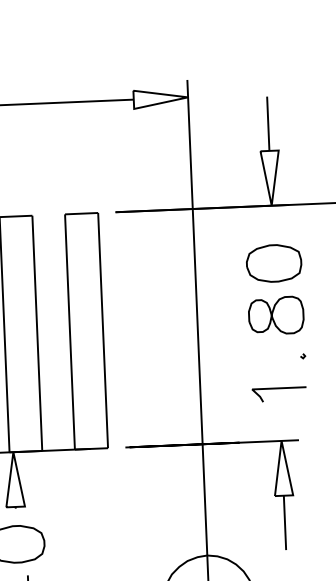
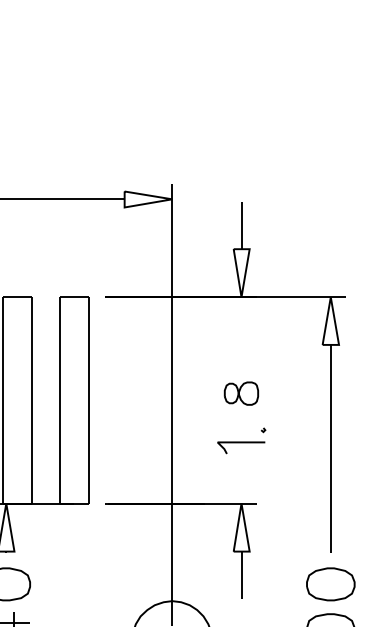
part: (274, 263) -> (241, 347), removed
part: (276, 315) -> (241, 393), size x0.7
line: (279, 389) -> (241, 443), moved

